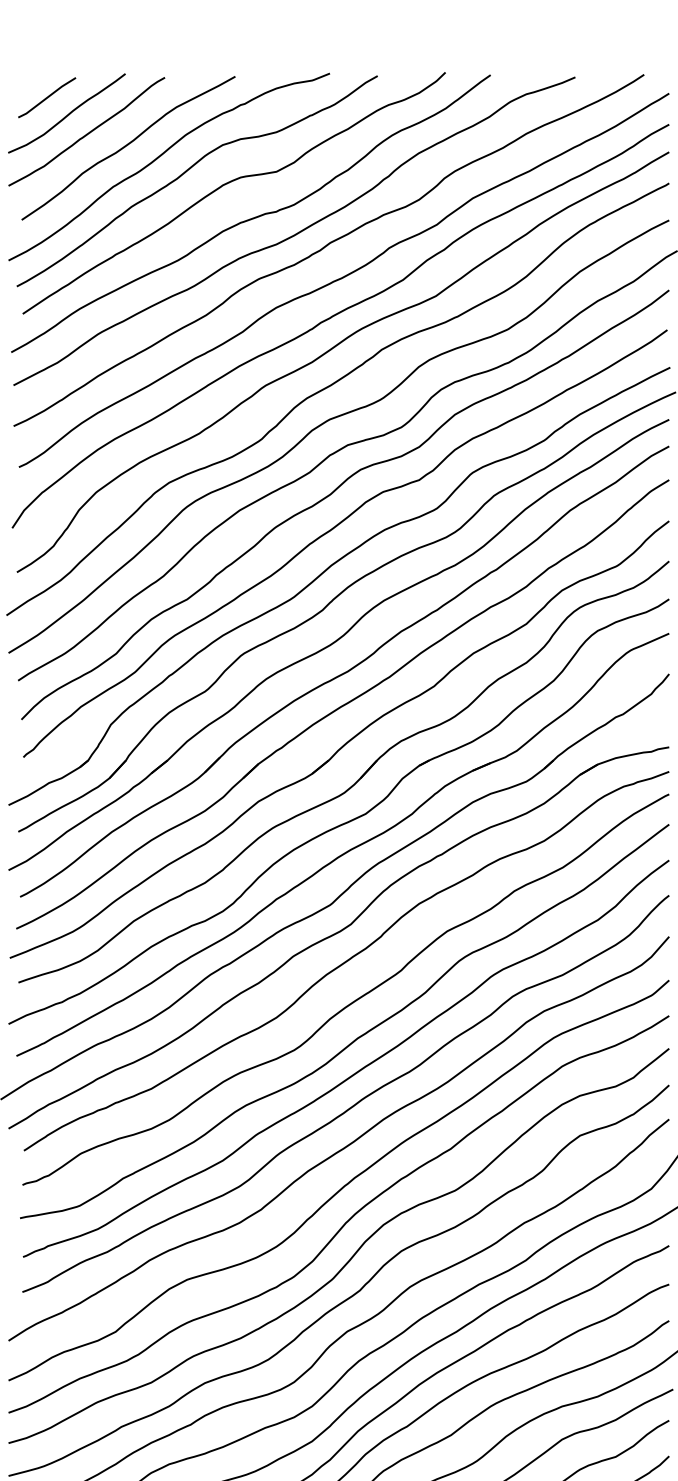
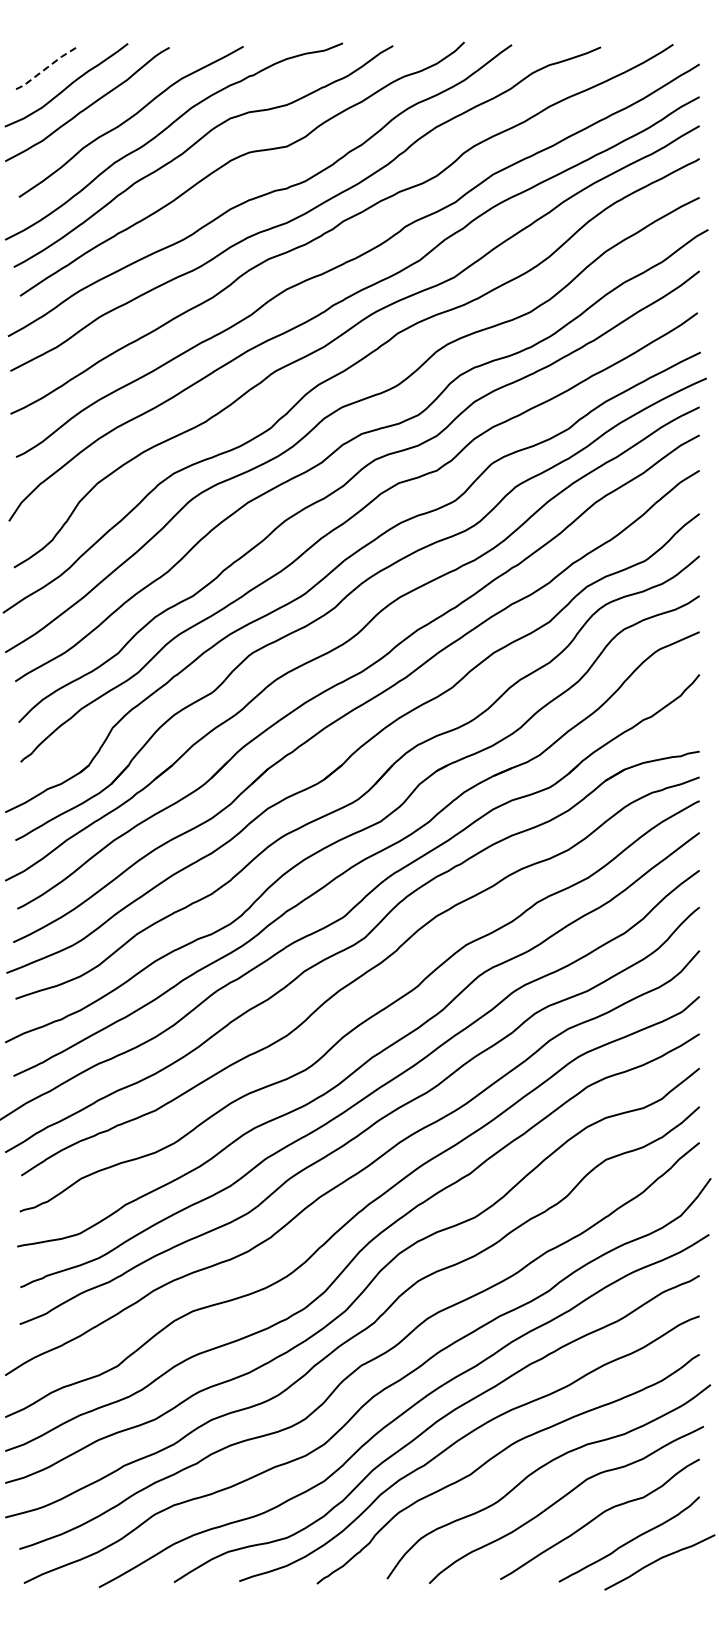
line: (46, 97) -> (45, 68), solid -> dashed

